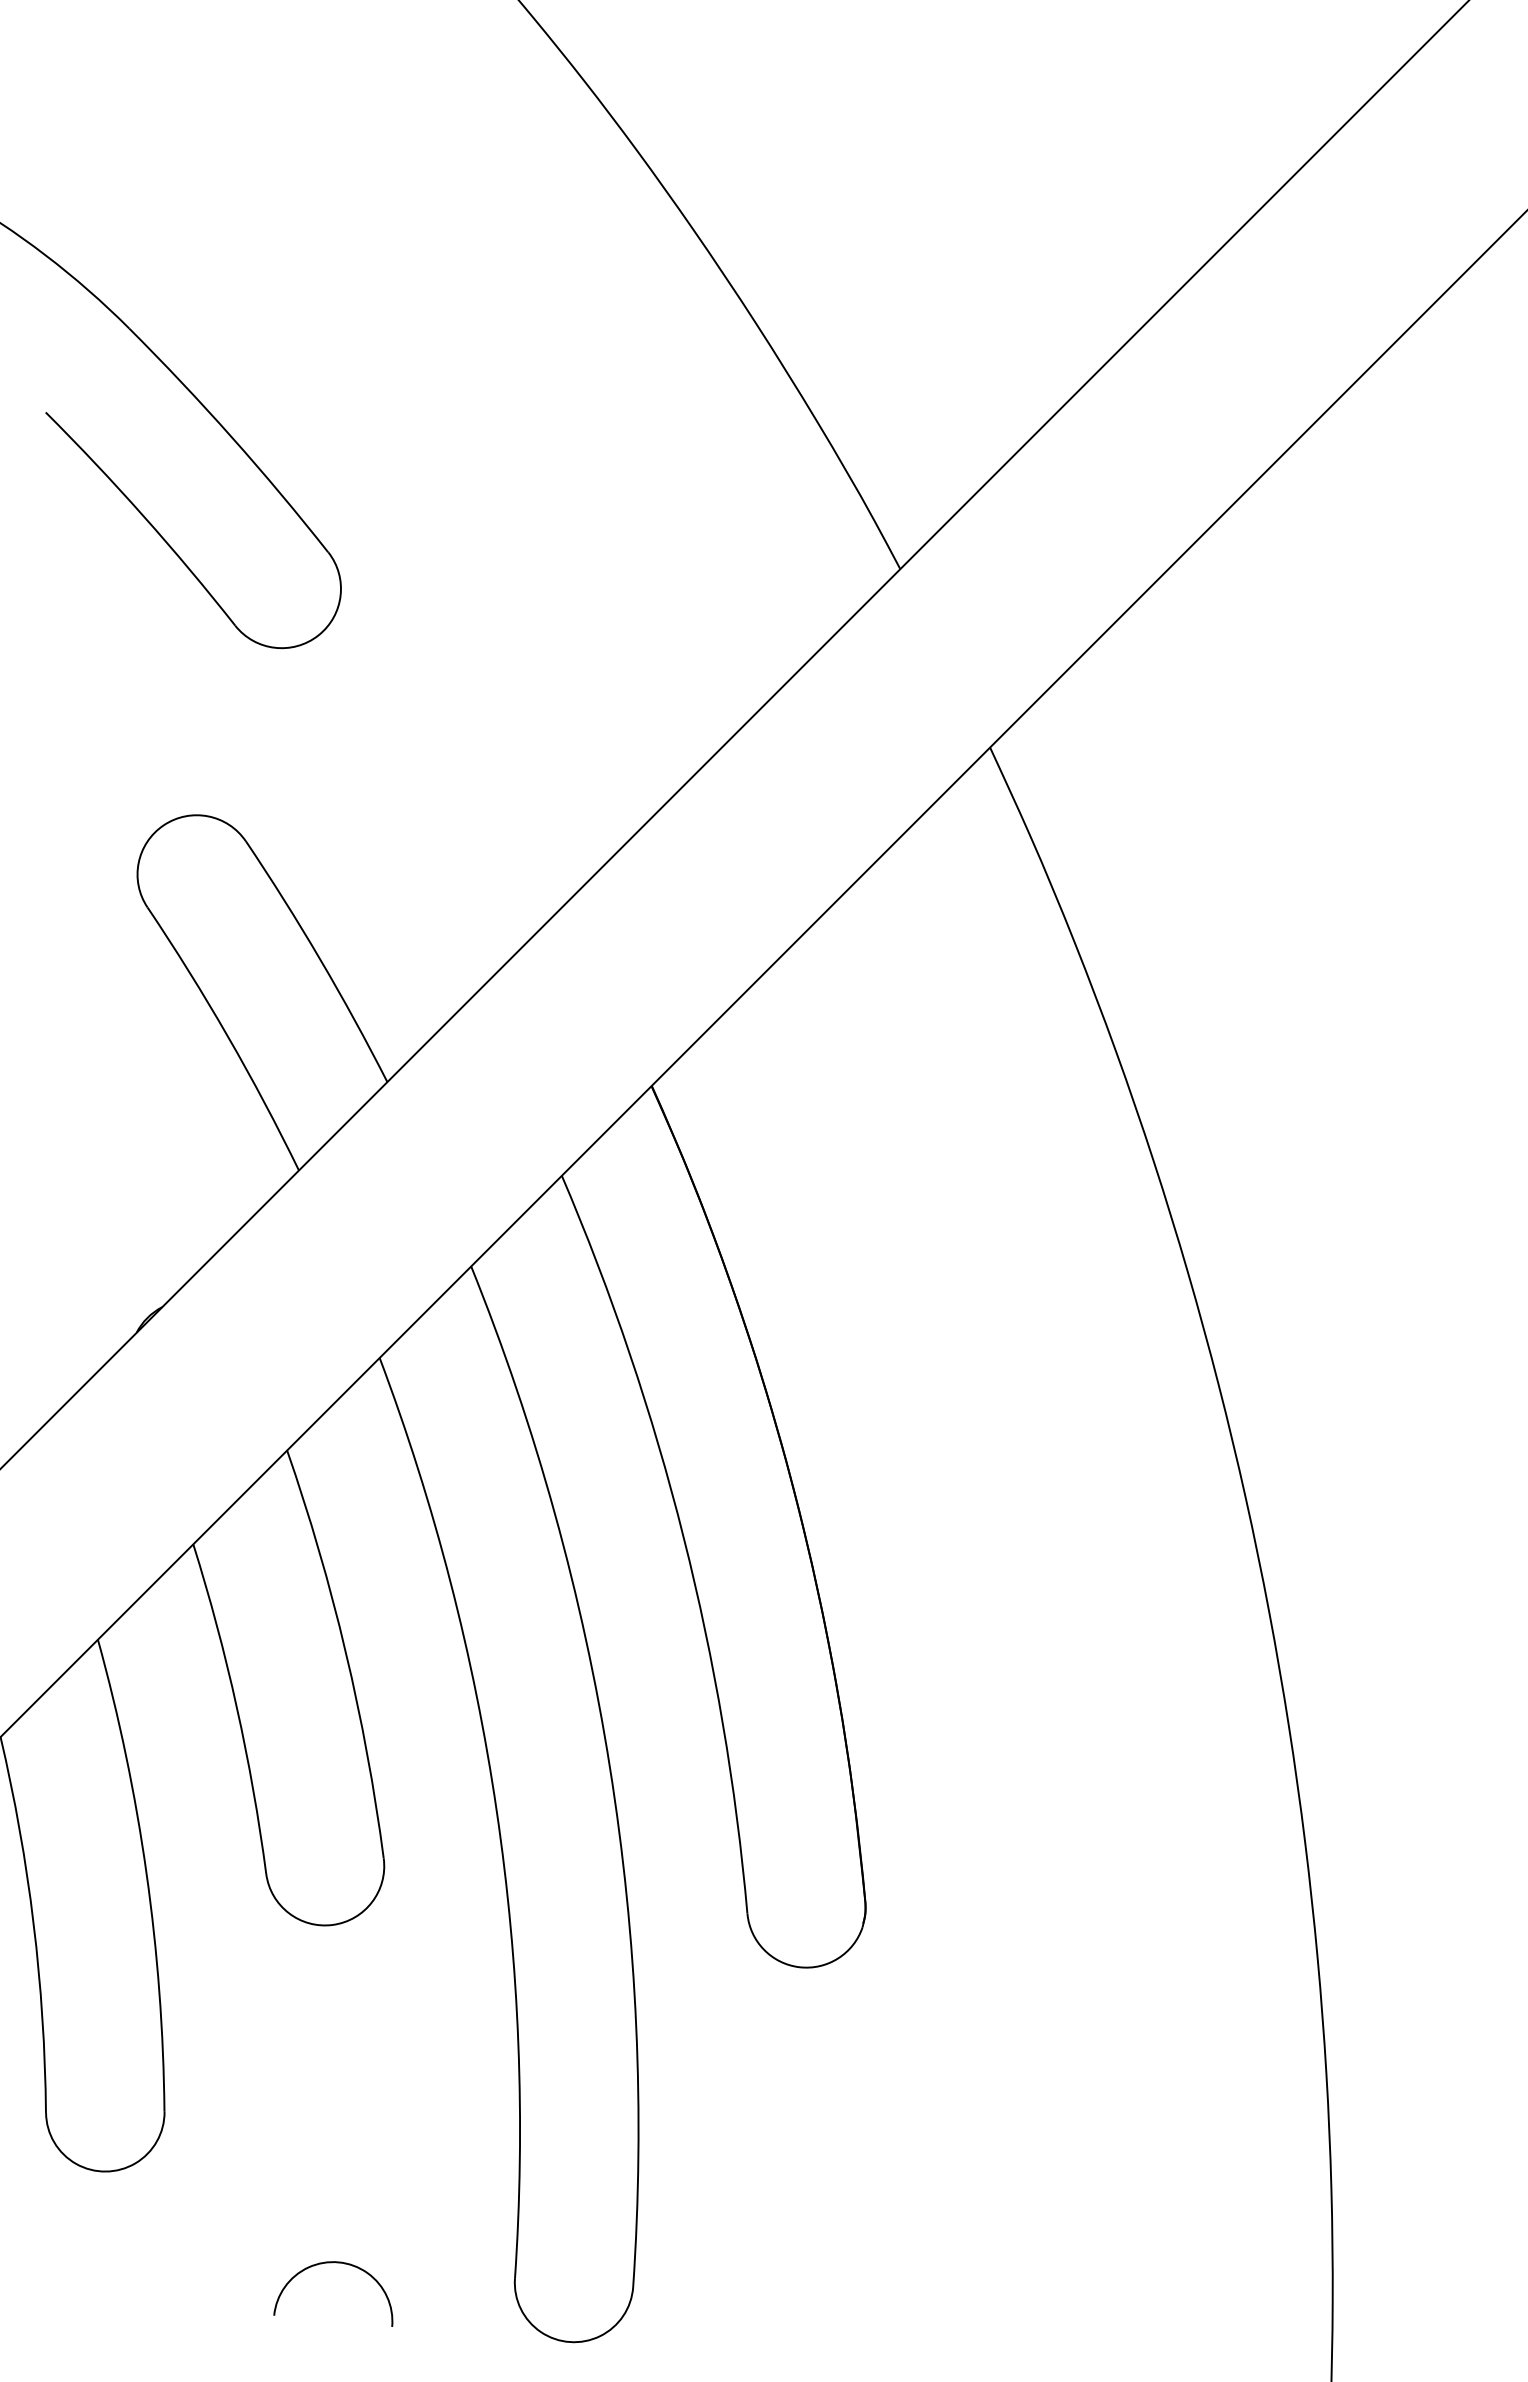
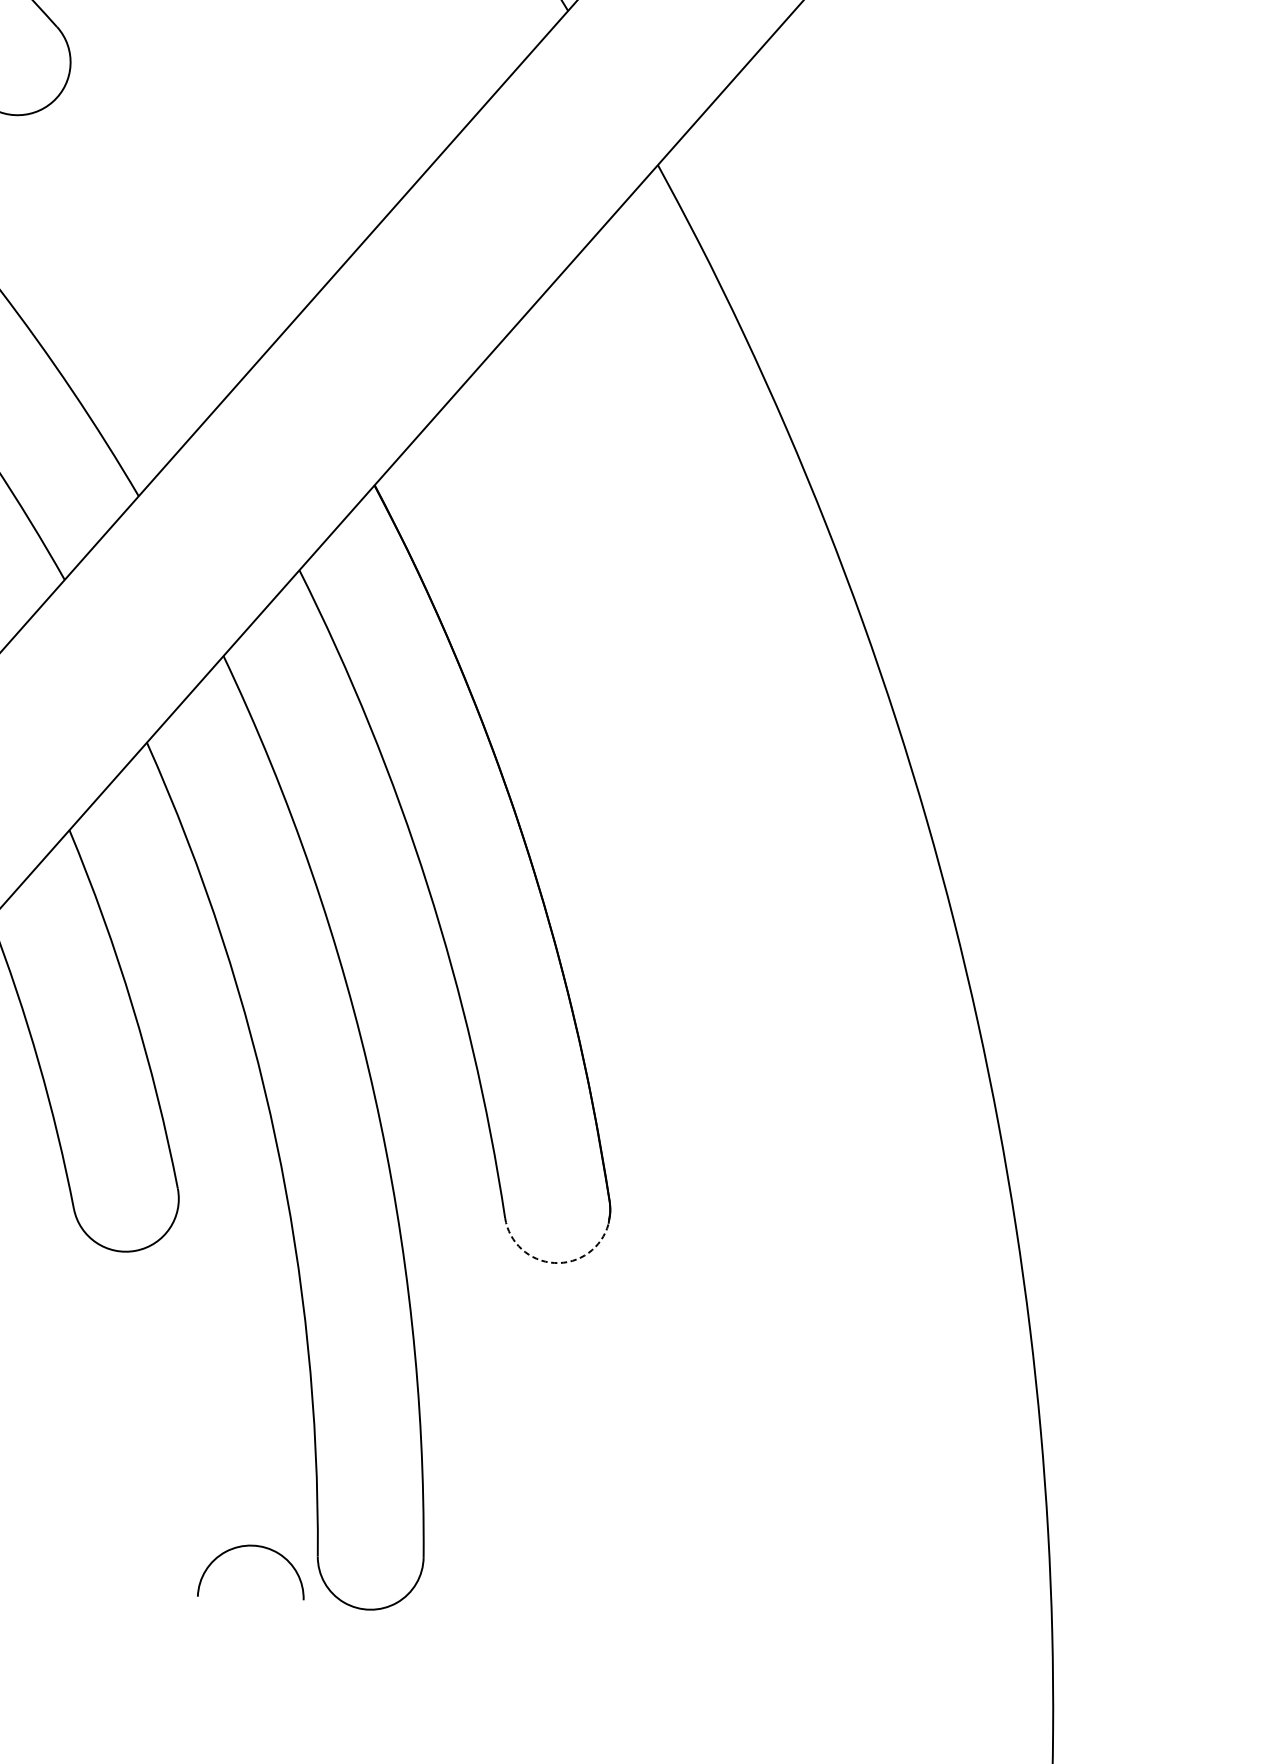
arc: (799, 1967) -> (554, 1263), solid -> dashed
arc: (332, 2263) -> (246, 1546), moved

